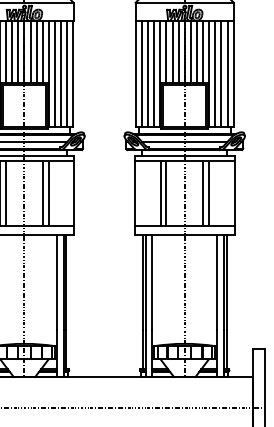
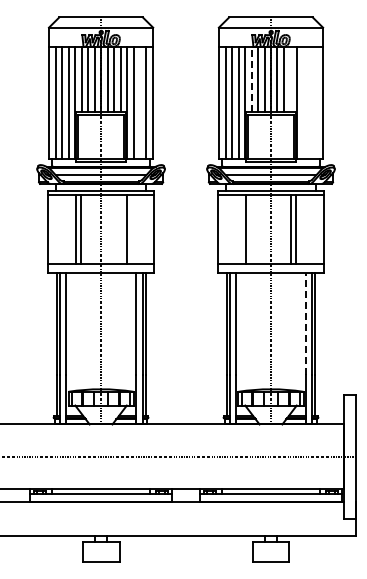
line: (166, 51) -> (251, 79), solid -> dashed
line: (203, 51) -> (290, 79), removed
line: (61, 74) -> (140, 103), removed
line: (215, 74) -> (303, 103), removed
line: (221, 74) -> (309, 103), removed
line: (227, 74) -> (316, 103), removed
line: (42, 193) -> (120, 229), removed
line: (166, 193) -> (251, 229), removed
line: (217, 282) -> (305, 324), solid -> dashed

